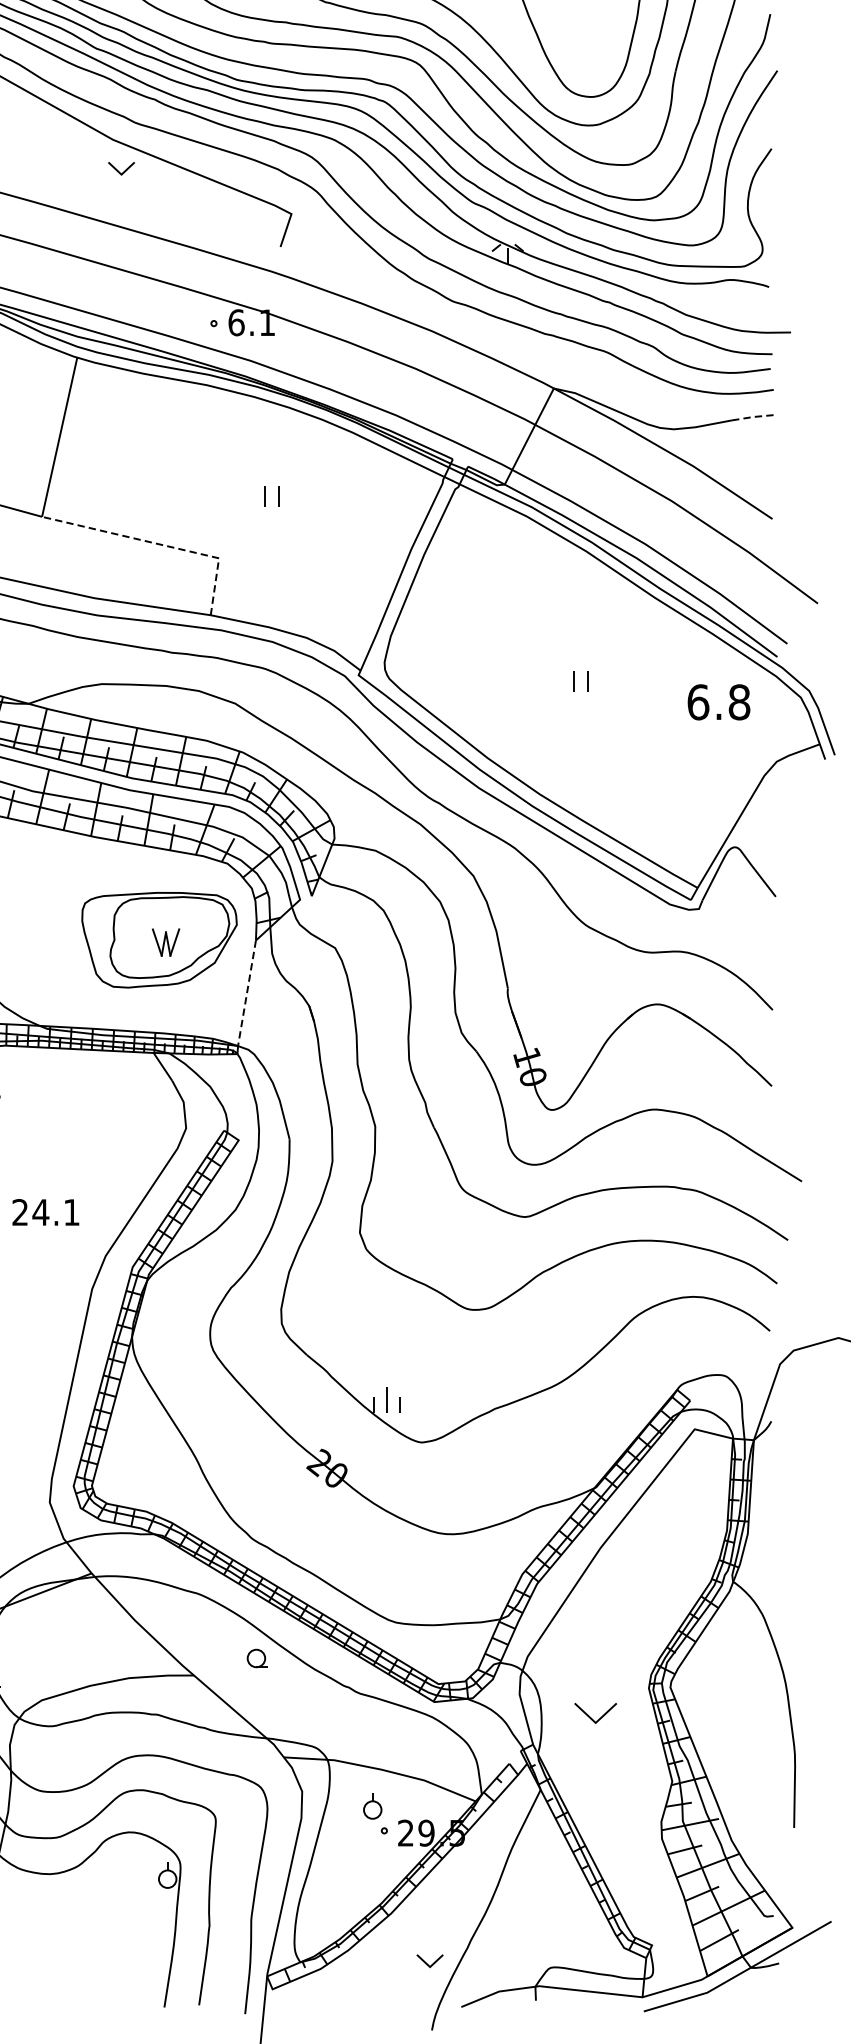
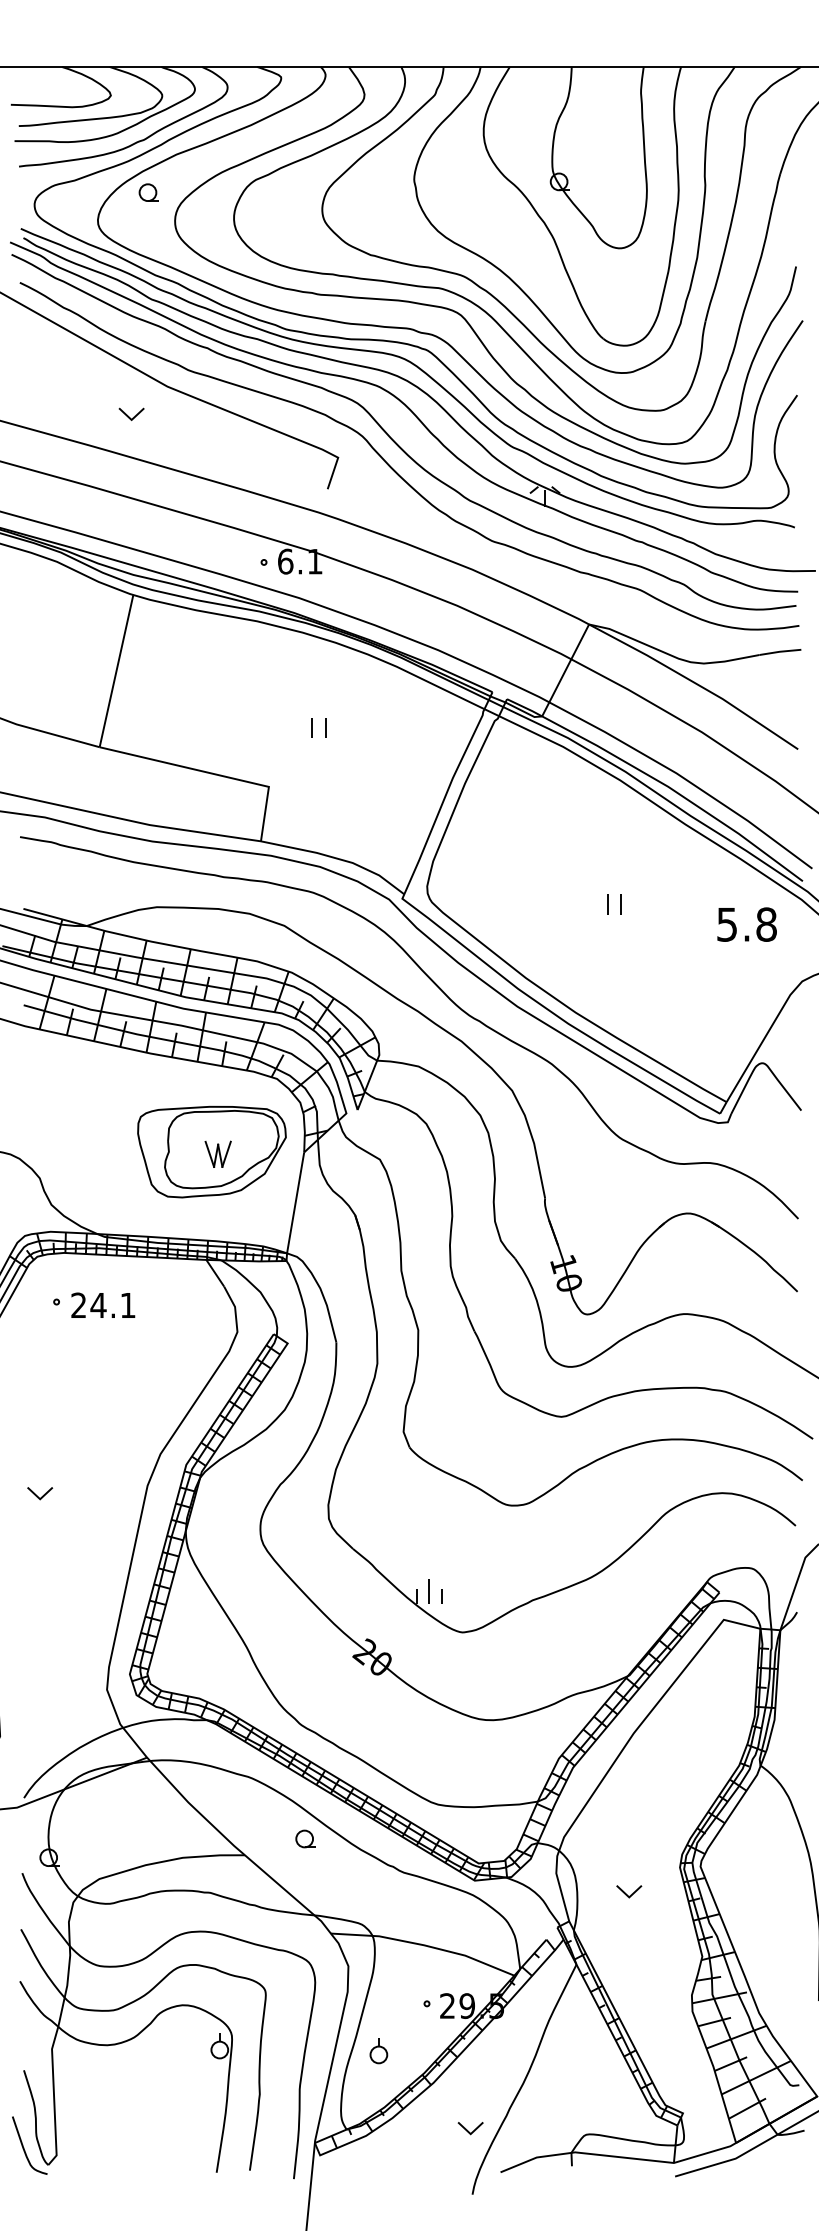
part: (121, 167) -> (131, 413), moved
line: (752, 416) -> (779, 651), dashed -> solid
line: (159, 544) -> (211, 773), dashed -> solid
text: (698, 702) -> (727, 924), 6.8 -> 5.8
line: (246, 993) -> (295, 1203), dashed -> solid
text: (46, 1211) -> (103, 1304), moved
part: (596, 1713) -> (629, 1891), size x0.62
part: (372, 1806) -> (378, 2051), moved

